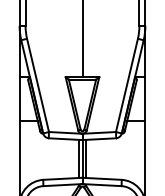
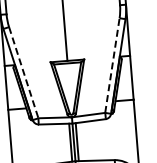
line: (38, 85) -> (24, 72), solid -> dashed
line: (126, 85) -> (111, 65), solid -> dashed

